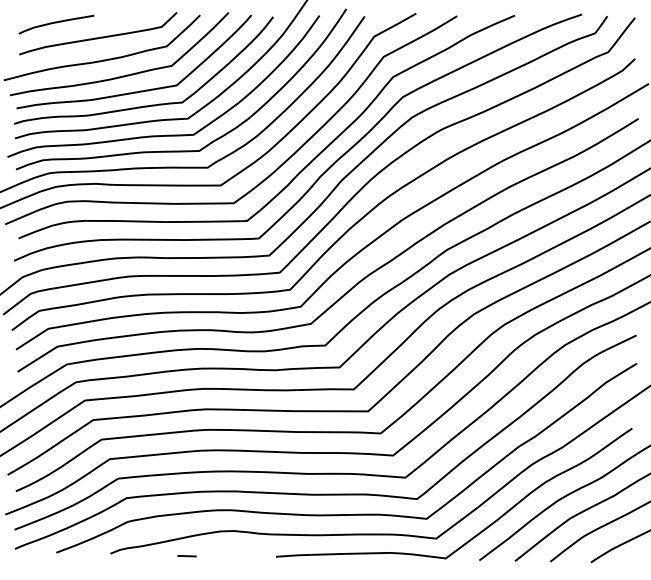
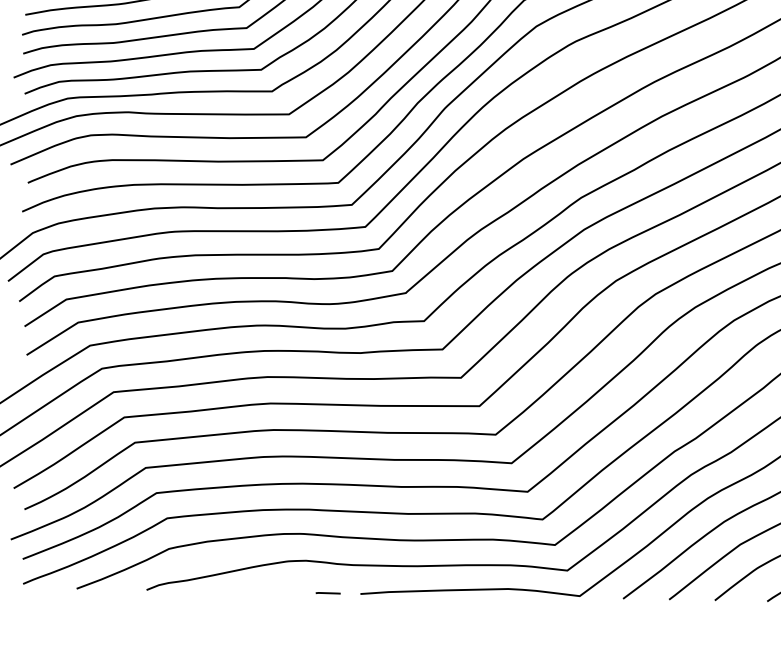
line: (186, 556) -> (327, 593), moved

